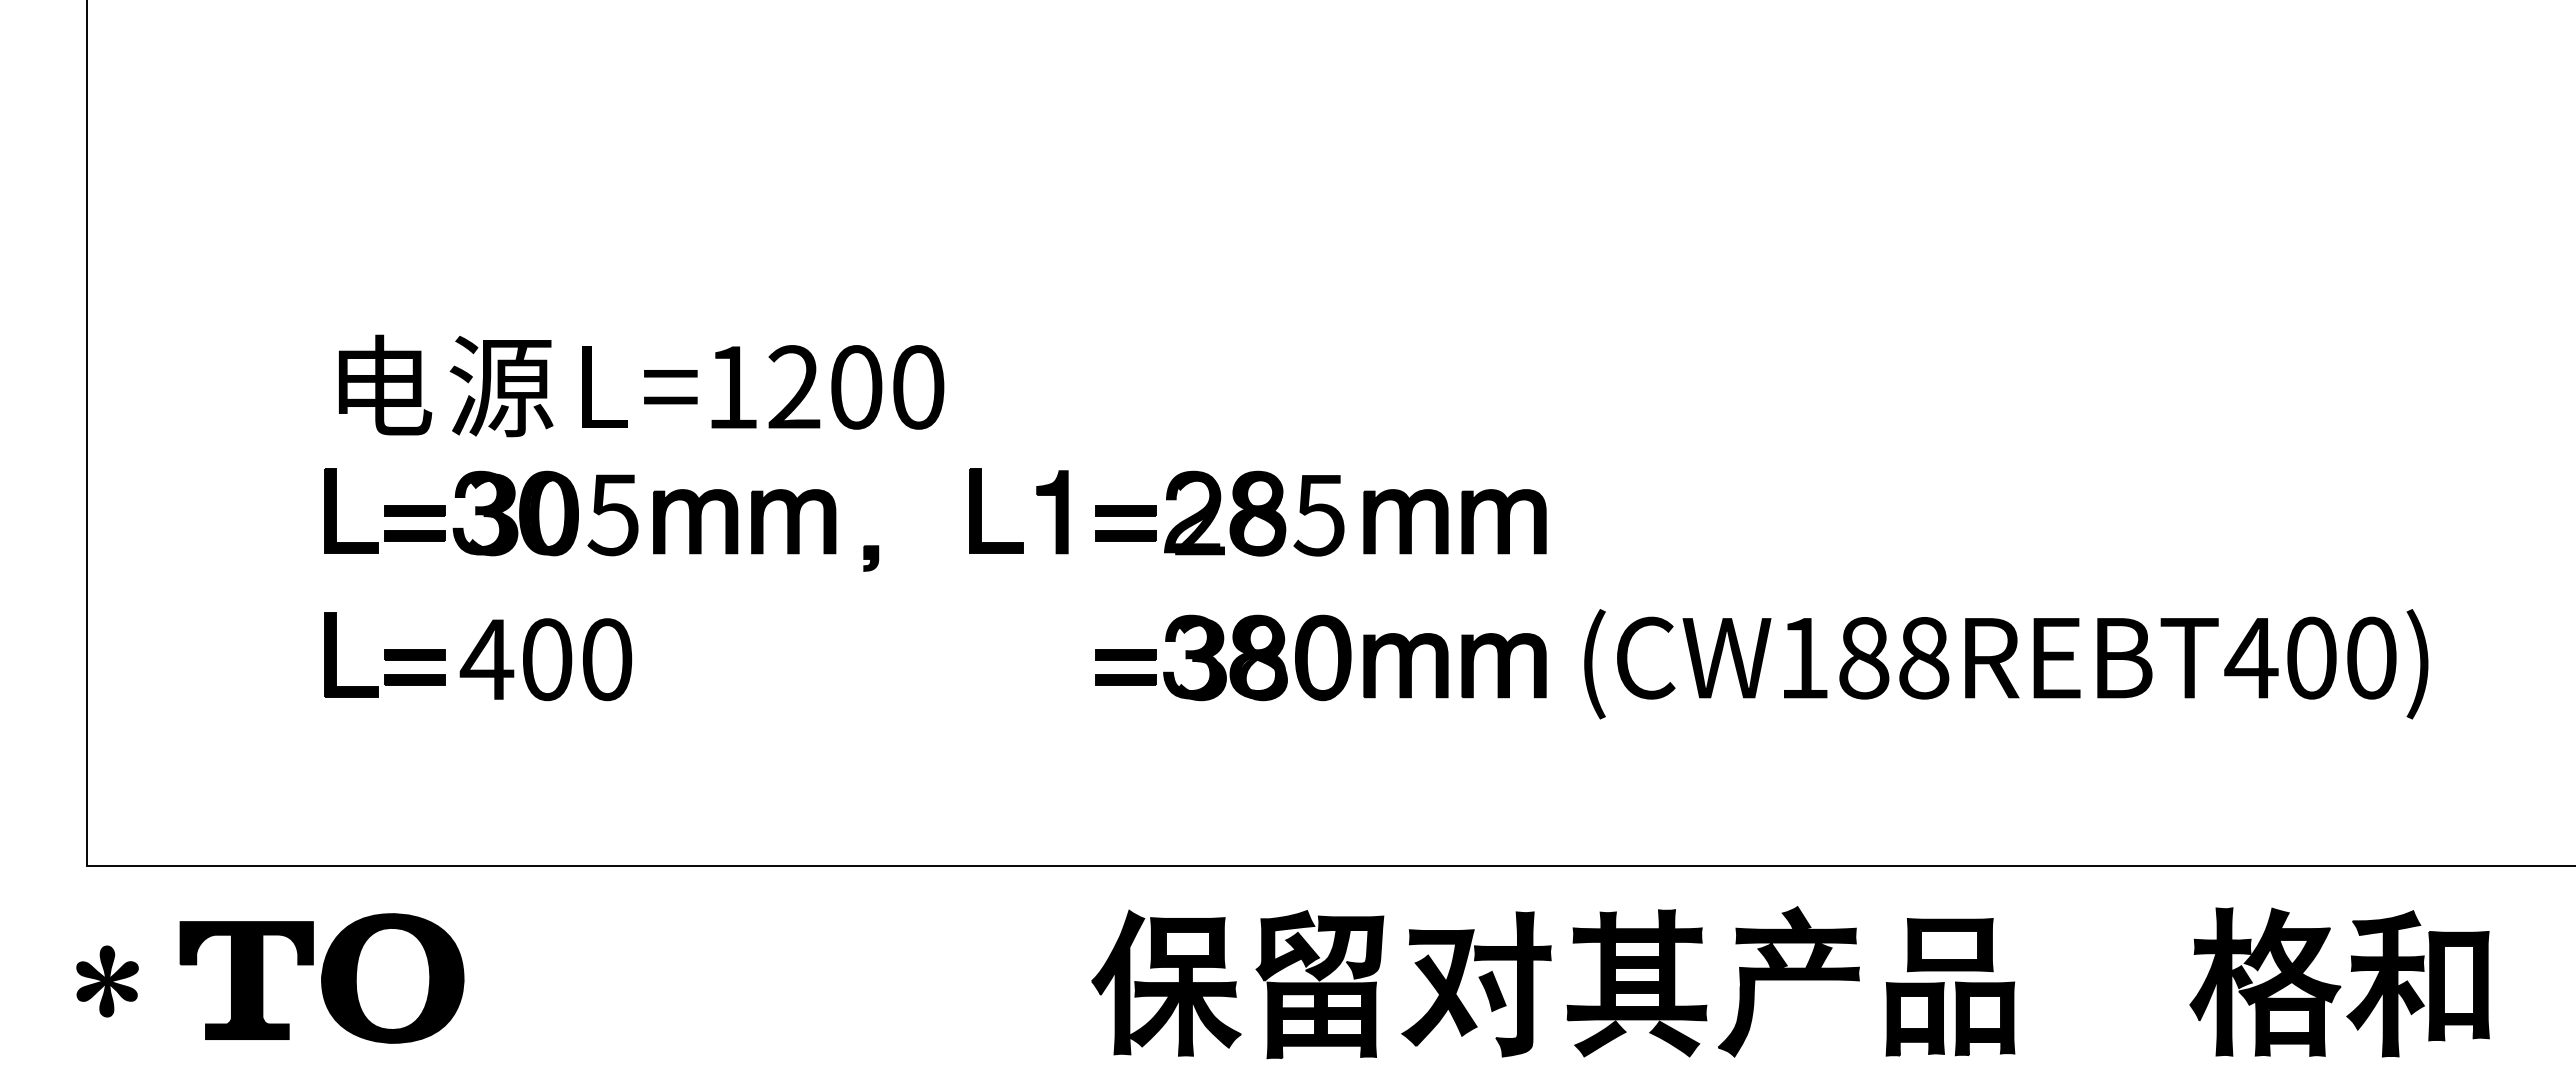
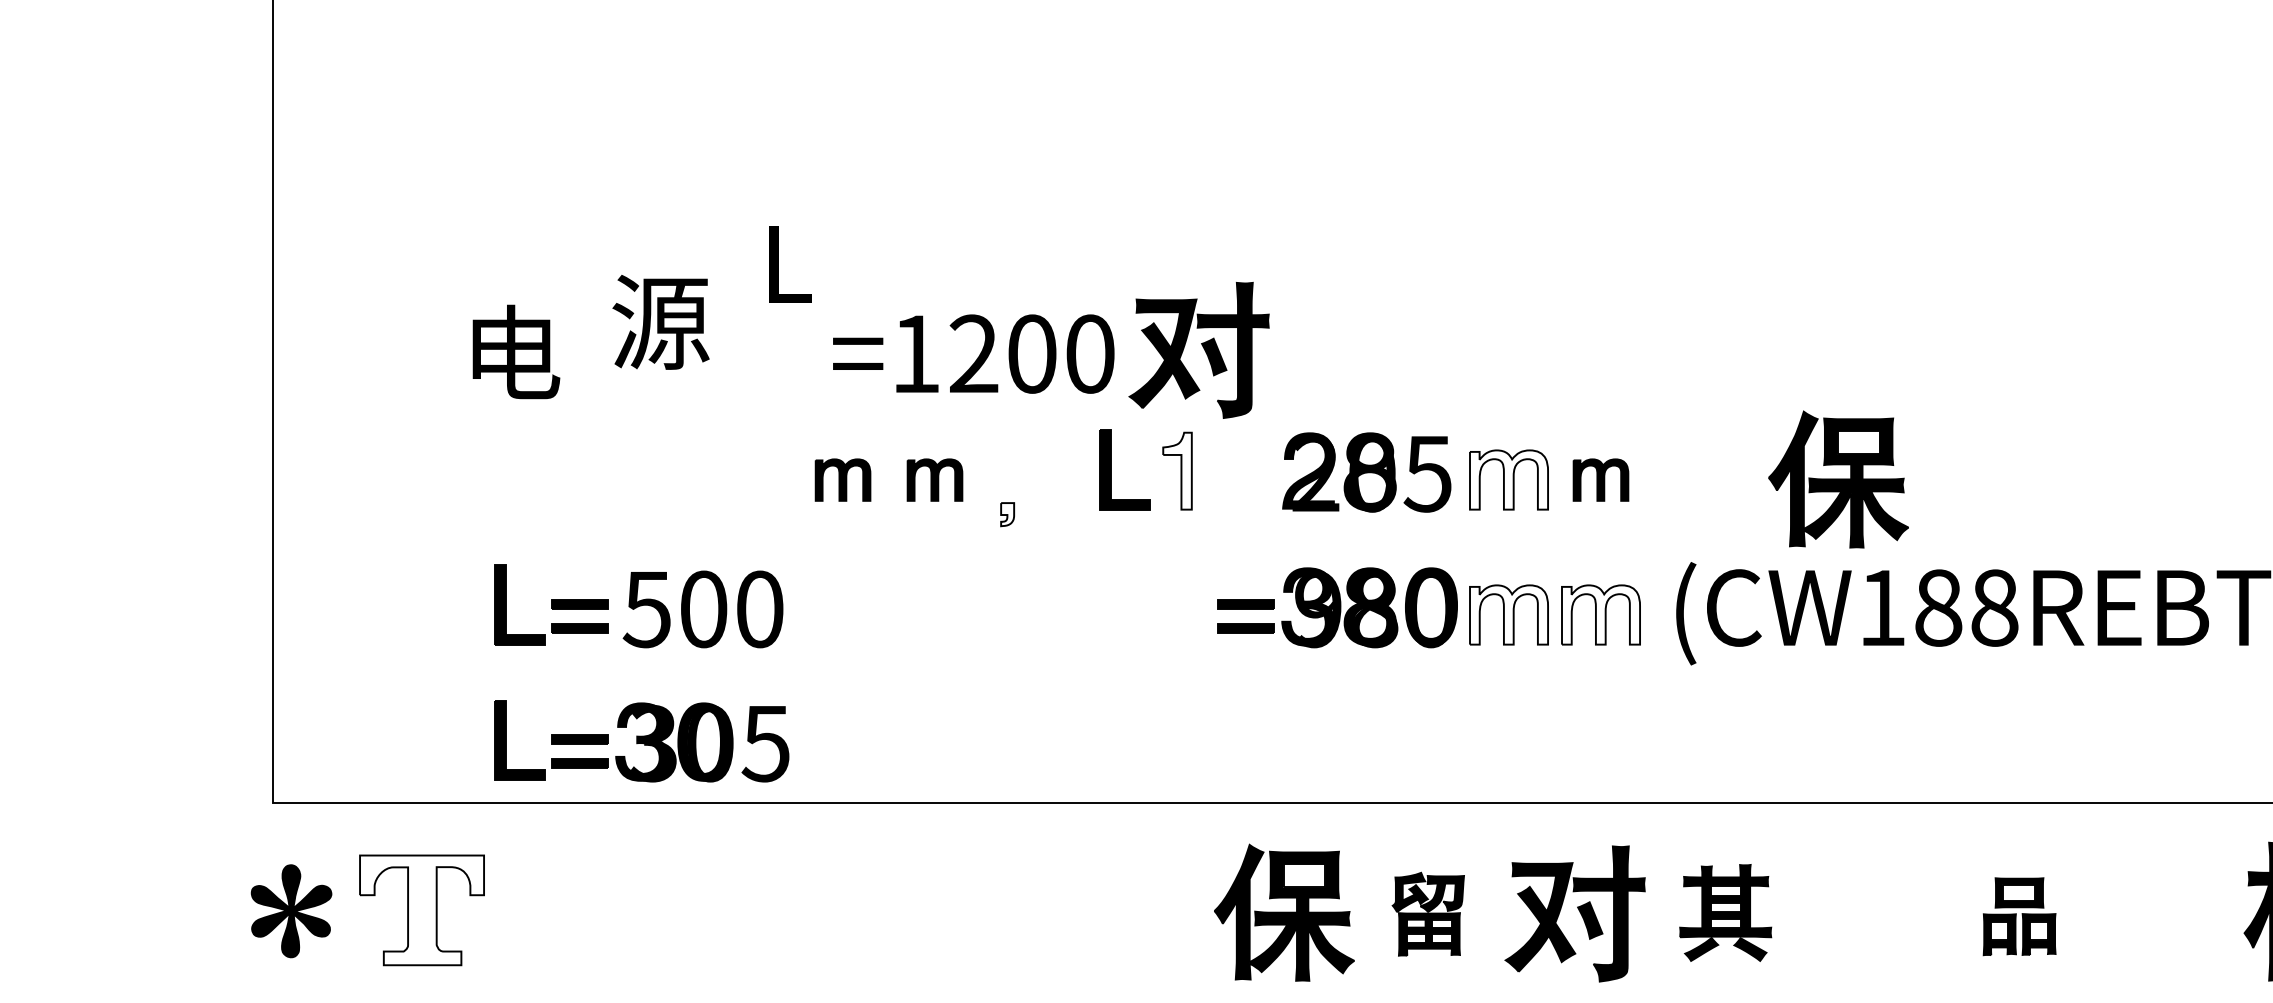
part: (1075, 383) -> (1199, 350), added
text: (385, 384) -> (516, 351), moved
text: (501, 386) -> (660, 322), moved
text: (604, 386) -> (790, 263), moved
text: (794, 387) -> (974, 354), moved
part: (481, 512) -> (642, 741), moved
fill: (1052, 512) -> (1177, 471), removed
part: (1125, 516) -> (1246, 475), removed
text: (1260, 518) -> (1372, 477), 285 -> 205
part: (1757, 520) -> (1838, 478), added
part: (695, 521) -> (842, 479), size x0.7
part: (793, 521) -> (934, 479), size x0.7
fill: (1405, 521) -> (1508, 479), removed
part: (1503, 521) -> (1600, 479), size x0.7
fill: (871, 558) -> (1007, 514), removed
text: (486, 660) -> (646, 610), 400 -> 500
text: (1202, 660) -> (1318, 610), 380 -> 980
fill: (1405, 665) -> (1508, 614), removed
fill: (1503, 665) -> (1600, 614), removed
part: (392, 978) -> (558, 908), removed
fill: (246, 980) -> (421, 910), removed
part: (107, 981) -> (291, 911), size x1.4
part: (1788, 981) -> (1867, 911), removed
part: (1636, 983) -> (1725, 913), size x0.7
part: (1319, 984) -> (1427, 914), size x0.6
part: (1950, 987) -> (2019, 916), size x0.6

